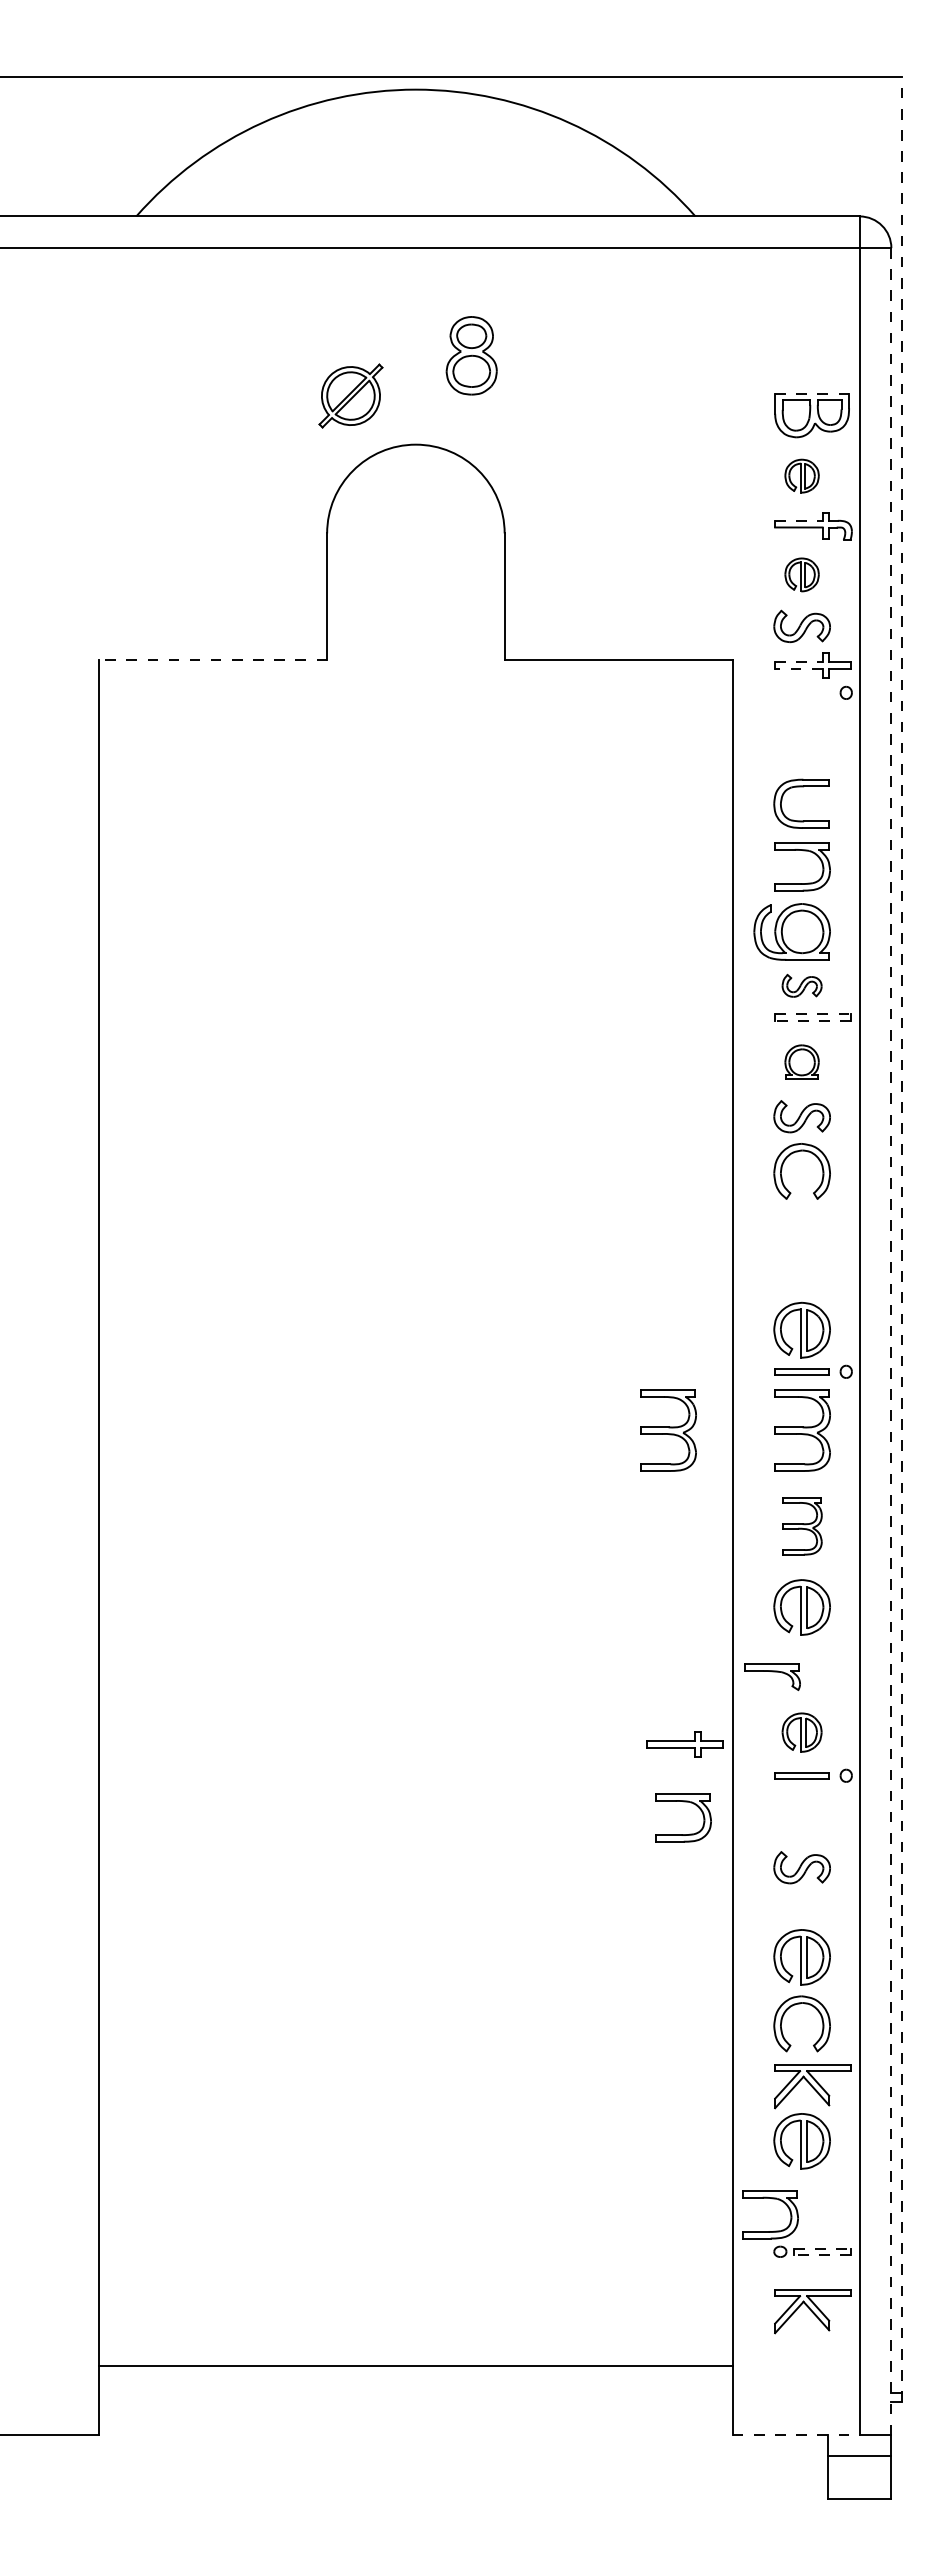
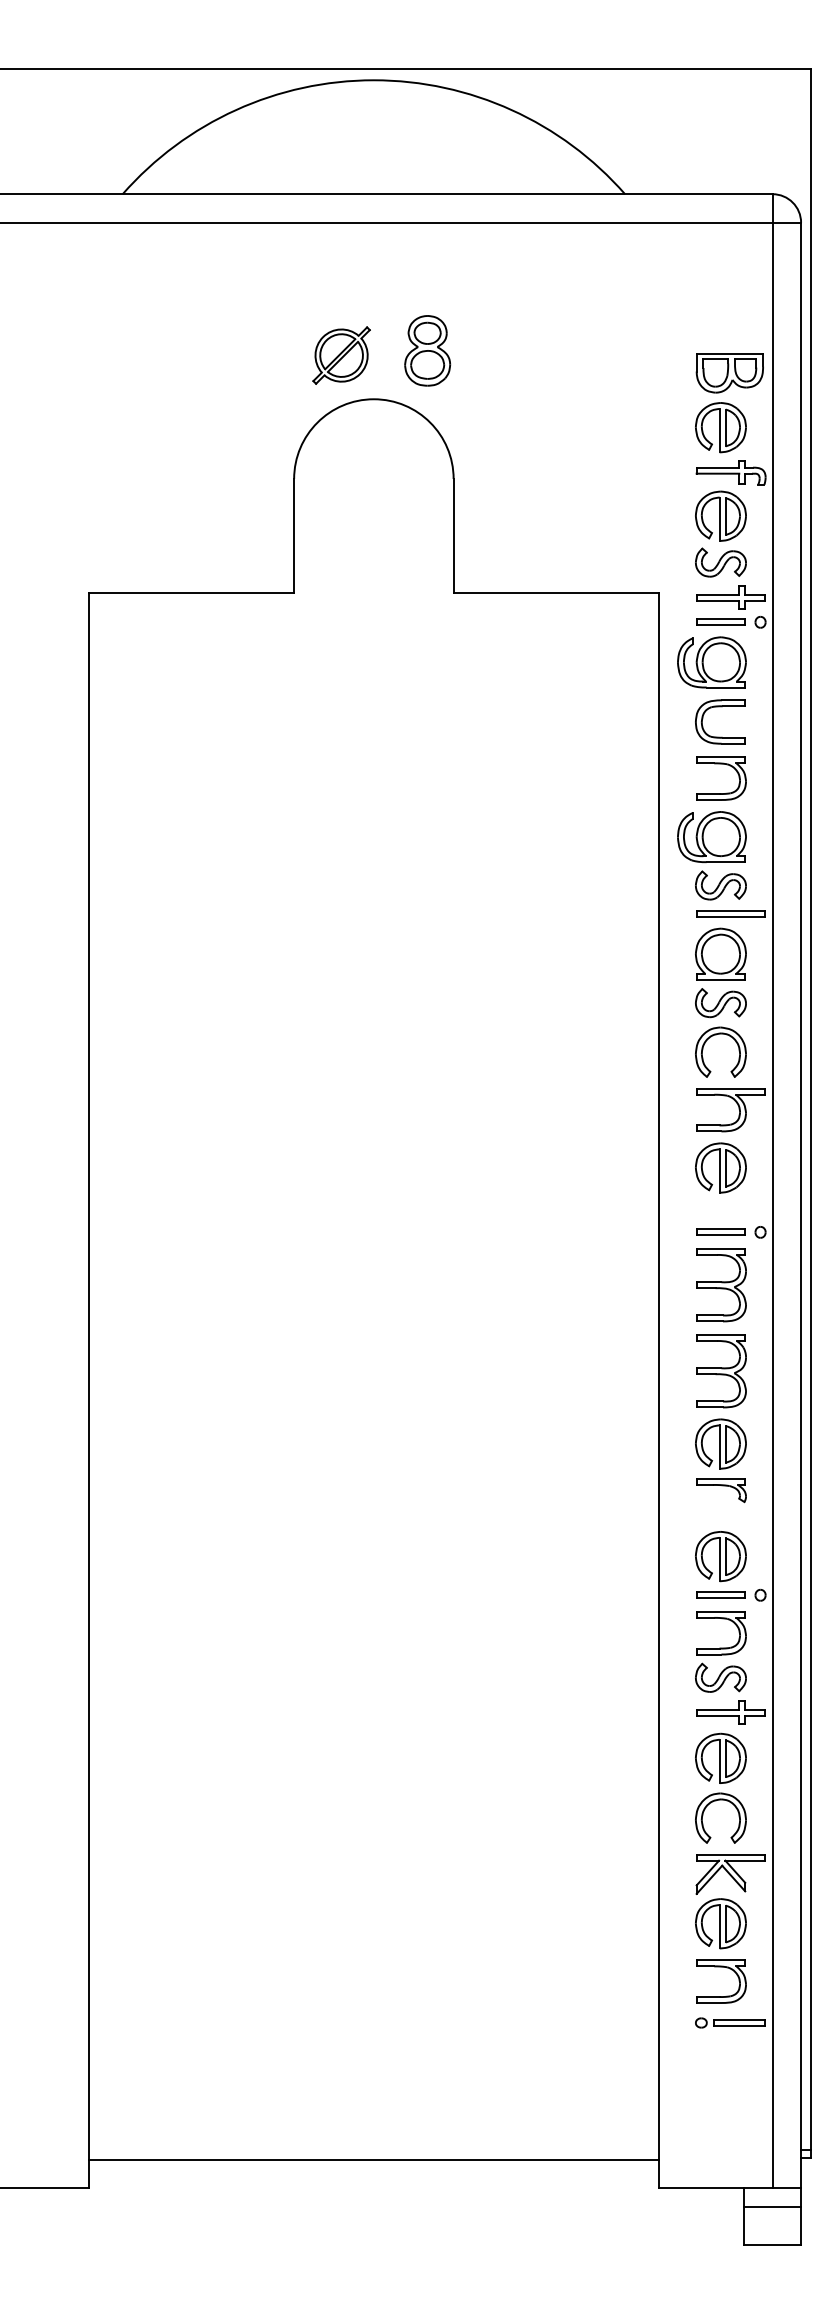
part: (471, 355) -> (427, 350), moved
line: (812, 393) -> (730, 353), dashed -> solid
part: (350, 395) -> (341, 355), moved
part: (801, 475) -> (720, 426), size x1.67
line: (798, 520) -> (717, 467), dashed -> solid
part: (801, 574) -> (720, 515), size x1.67
line: (212, 660) -> (191, 593), dashed -> solid
line: (798, 662) -> (717, 594), dashed -> solid
line: (798, 668) -> (717, 600), dashed -> solid
part: (801, 692) -> (720, 621), added
part: (791, 737) -> (711, 662), added
part: (801, 985) -> (720, 885), size x1.43
line: (813, 1013) -> (731, 910), dashed -> solid
line: (813, 1020) -> (731, 916), dashed -> solid
part: (801, 1062) -> (720, 954), size x1.67
part: (821, 1233) -> (738, 1108), added
line: (901, 1239) -> (810, 1113), dashed -> solid
part: (801, 1329) -> (720, 1167), moved
line: (891, 1341) -> (801, 1205), dashed -> solid
part: (668, 1430) -> (600, 1285), removed
part: (802, 1526) -> (721, 1371), size x1.43
part: (772, 1676) -> (721, 1489), moved
part: (801, 1732) -> (720, 1556), size x1.43
part: (684, 1744) -> (730, 1712), moved
part: (683, 1802) -> (721, 1619), moved
part: (772, 2199) -> (723, 1967), moved
line: (823, 2248) -> (740, 2020), dashed -> solid
line: (822, 2255) -> (739, 2026), dashed -> solid
part: (812, 2311) -> (730, 2076), removed
line: (415, 2365) -> (373, 2159), moved
line: (796, 2435) -> (715, 2188), dashed -> solid

